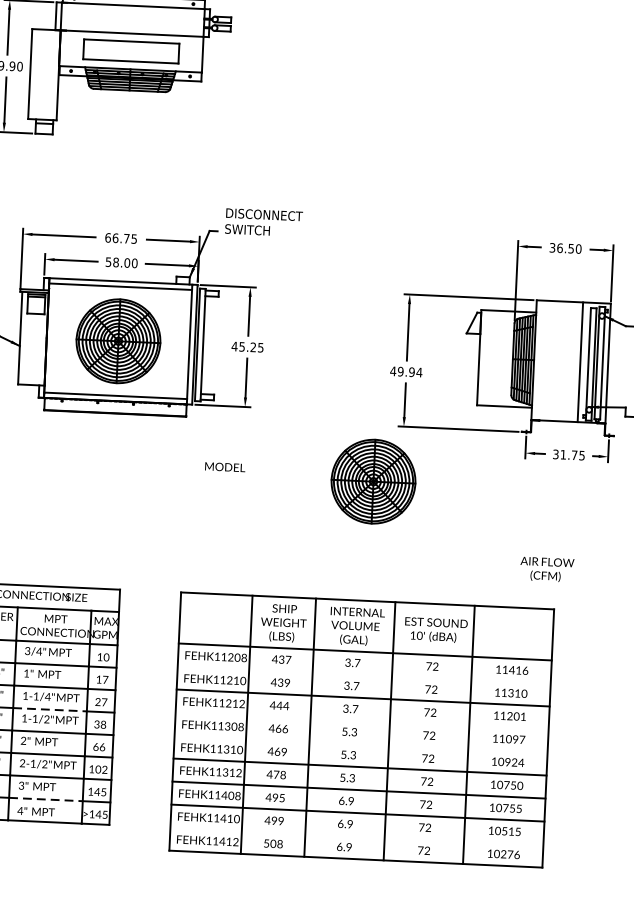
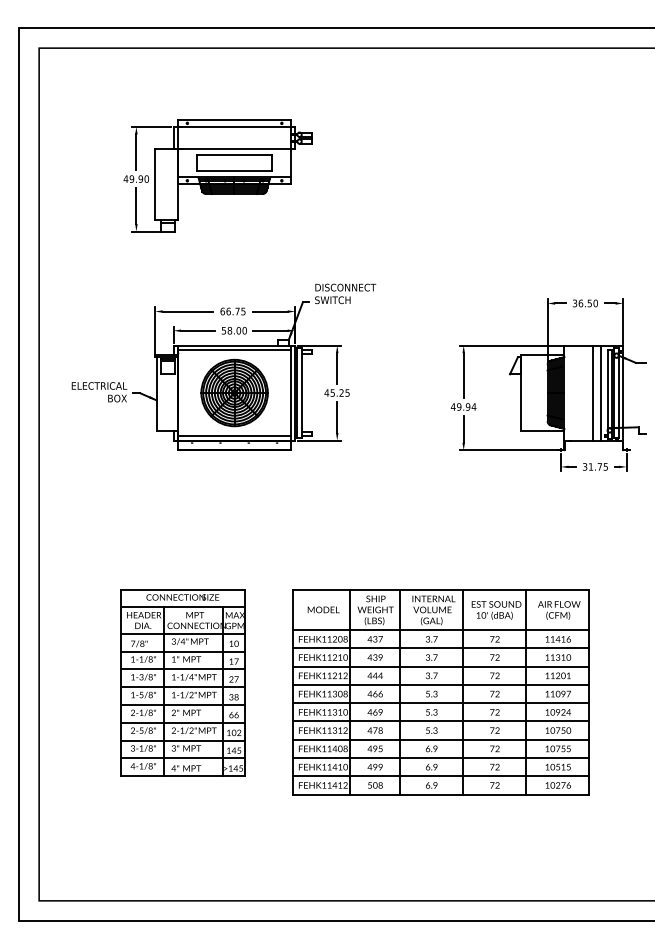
line: (569, 361) -> (592, 392), added
text: (225, 466) -> (323, 609), moved
part: (373, 480) -> (441, 494), removed
text: (547, 569) -> (559, 610), moved
line: (364, 675) -> (441, 648), added
line: (51, 710) -> (194, 687), dashed -> solid
line: (362, 720) -> (441, 684), added
line: (361, 744) -> (441, 703), added
line: (46, 799) -> (194, 758), dashed -> solid
line: (357, 836) -> (441, 776), added

